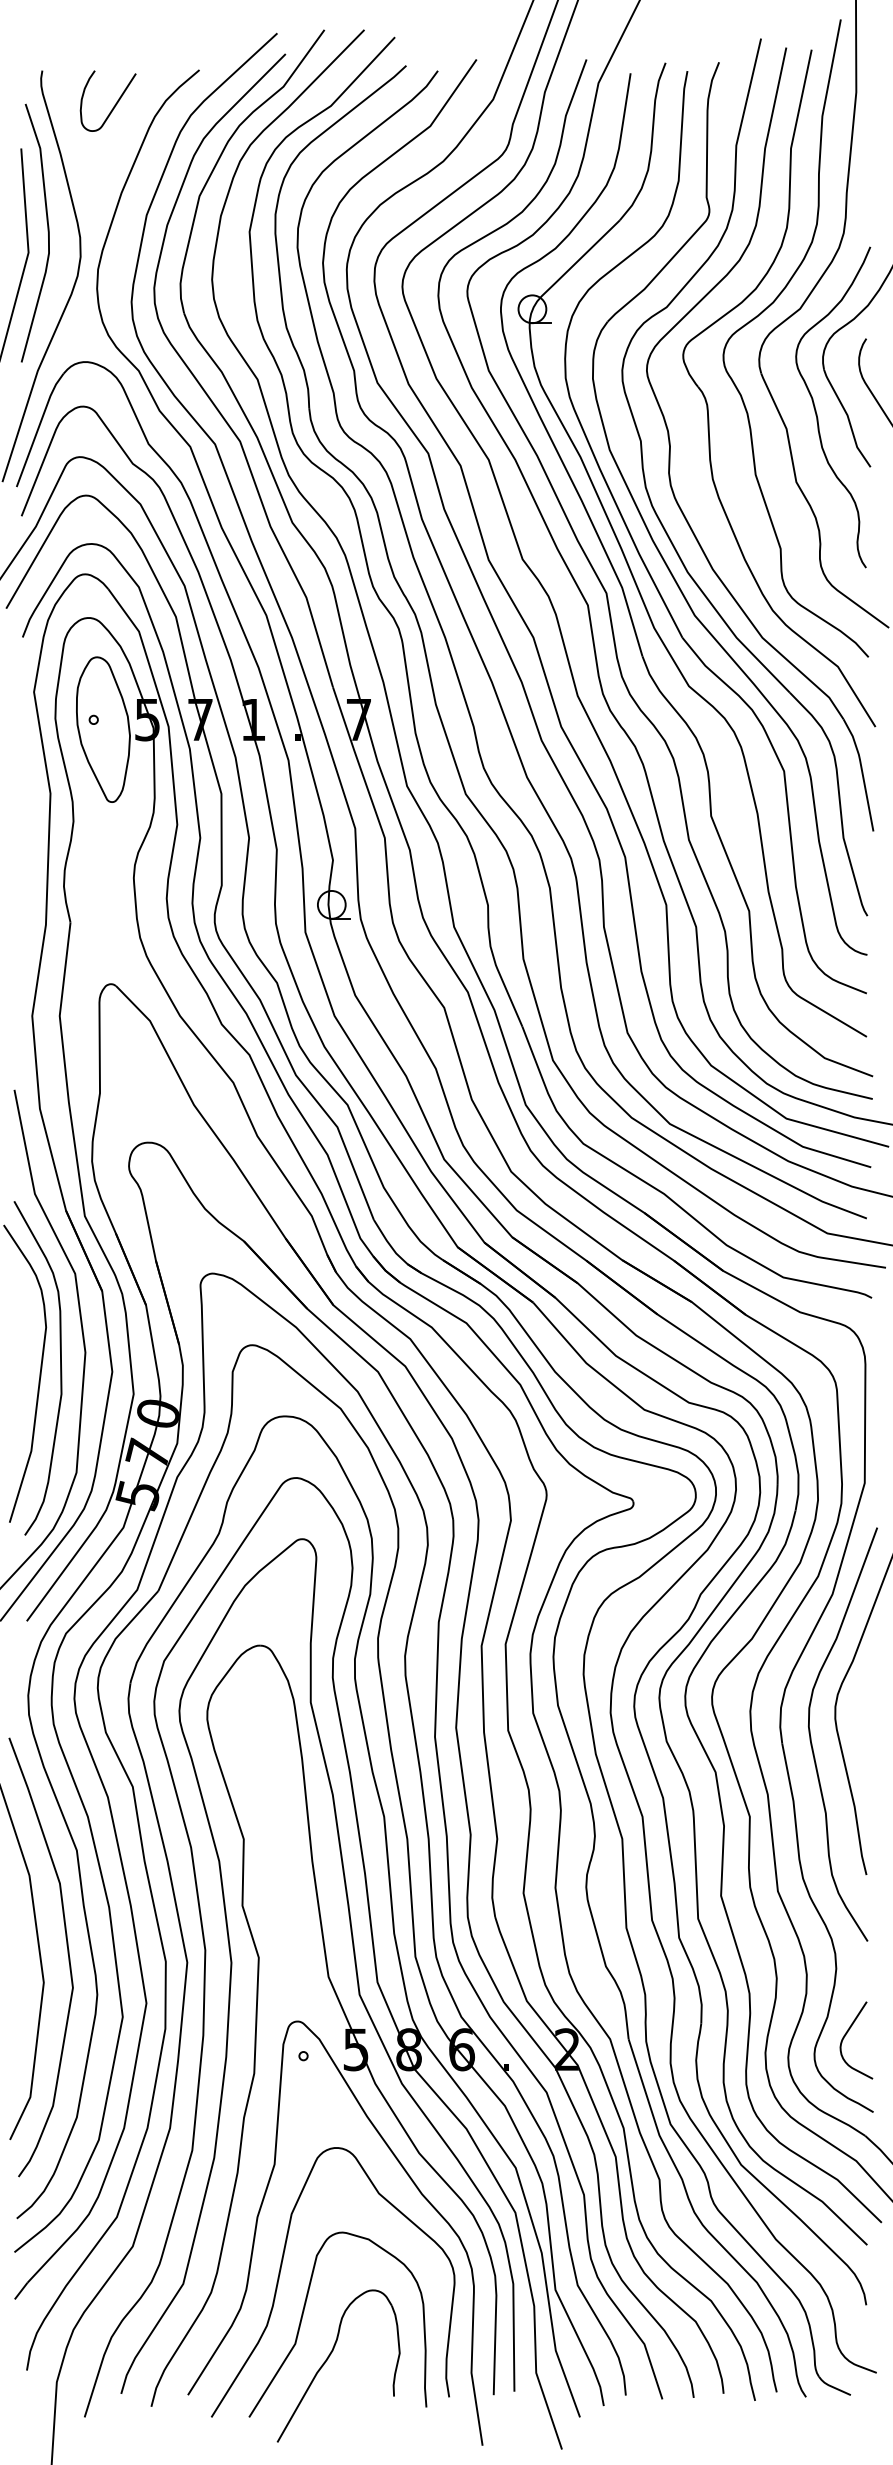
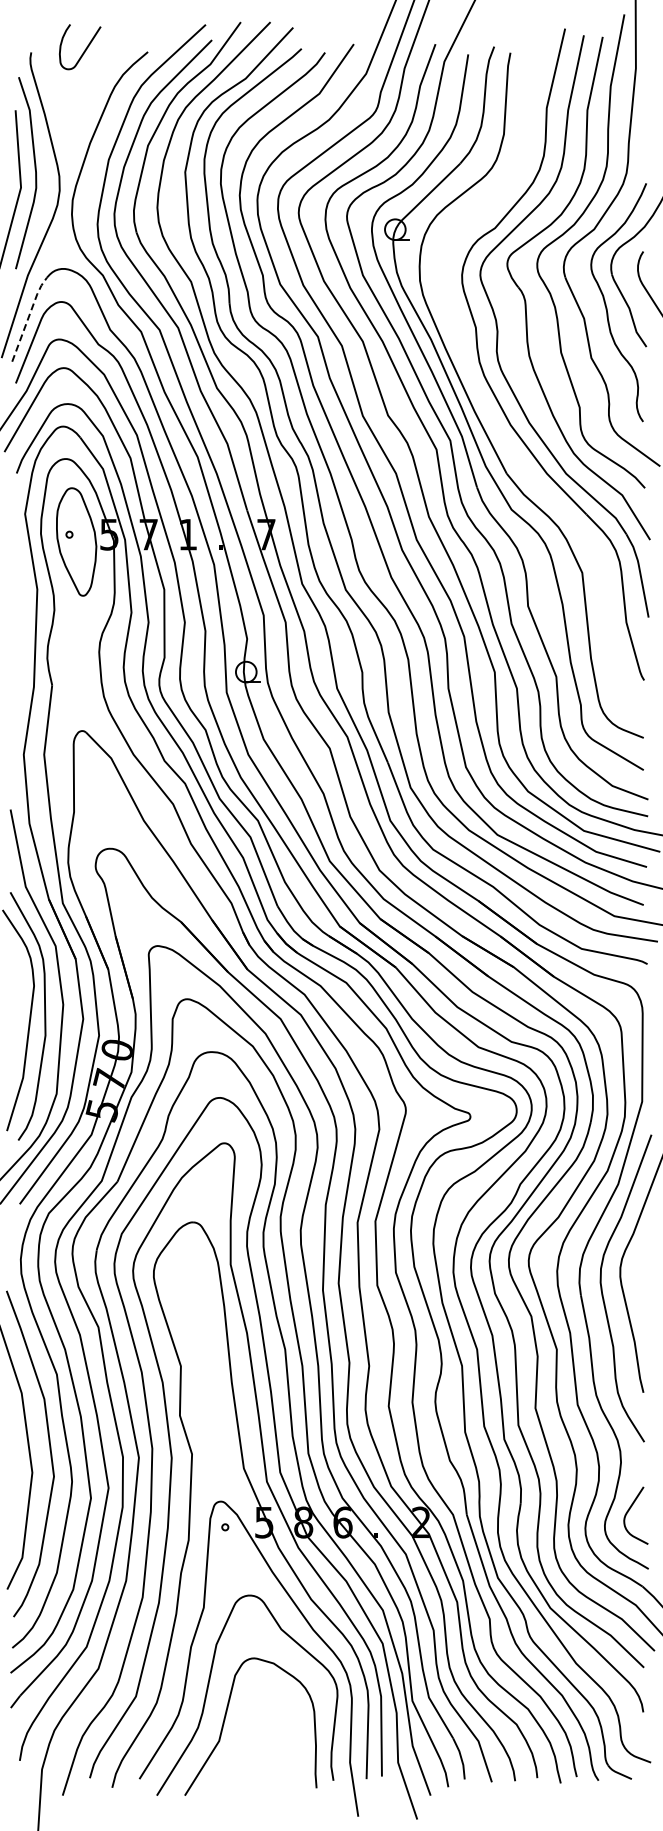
curve: (113, 105) -> (84, 50), moved
line: (38, 427) -> (28, 317), solid -> dashed
part: (657, 545) -> (488, 405), removed
part: (328, 2360) -> (243, 1753), removed

